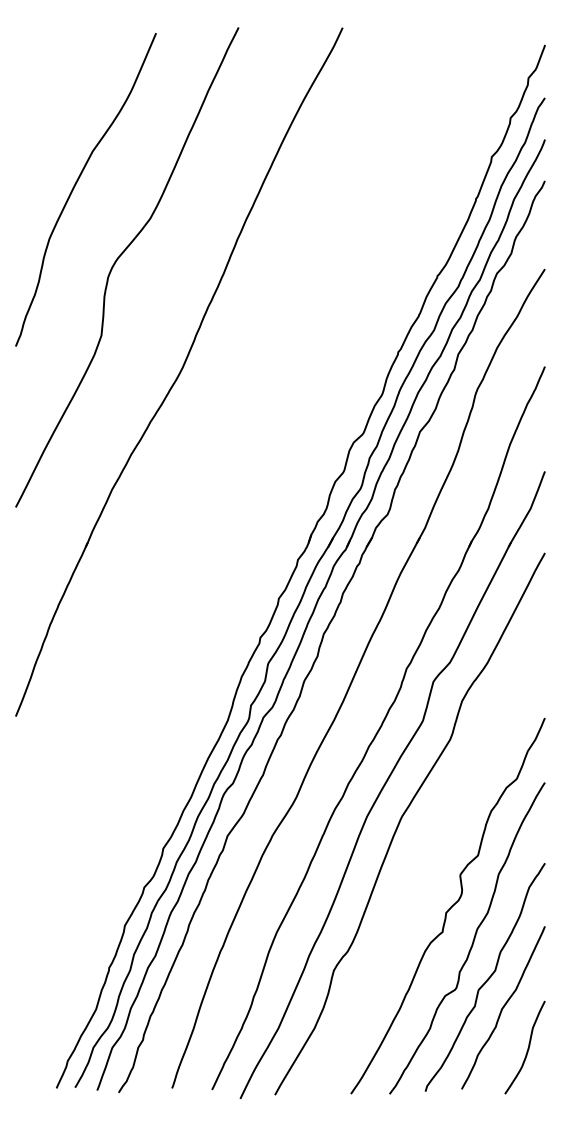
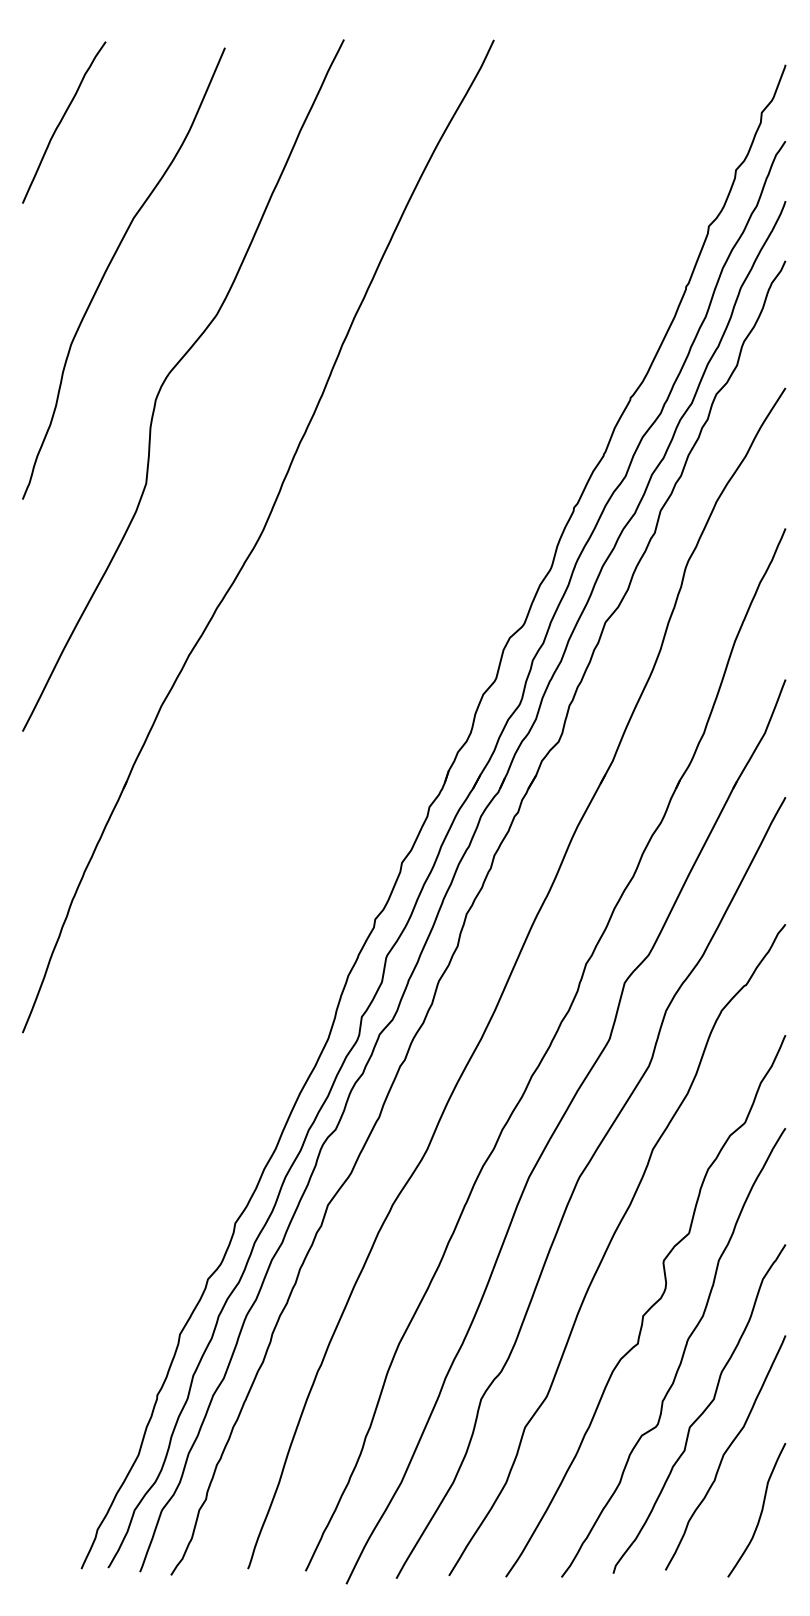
curve: (43, 84) -> (62, 121), added
curve: (423, 864) -> (610, 1246), added

